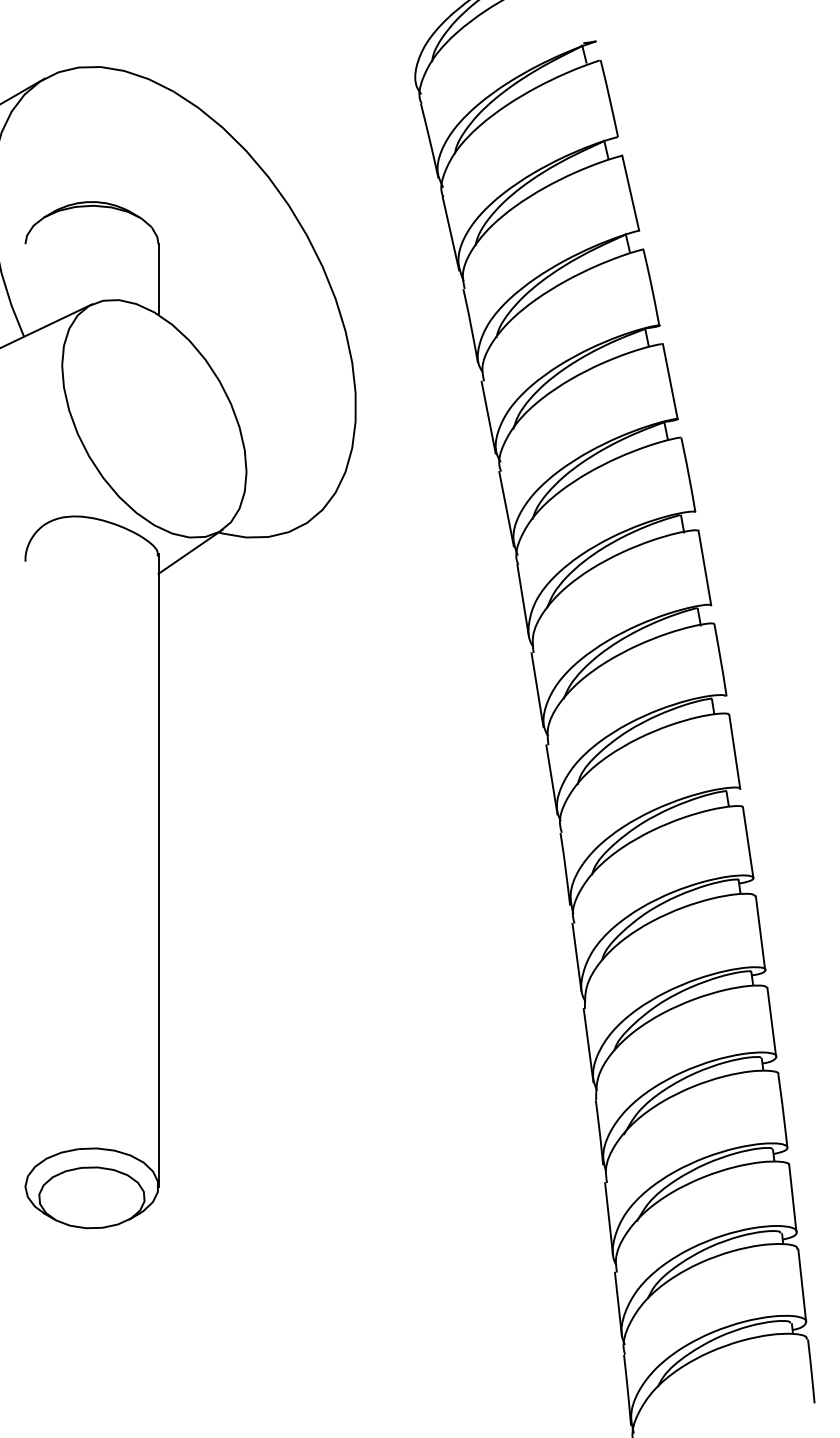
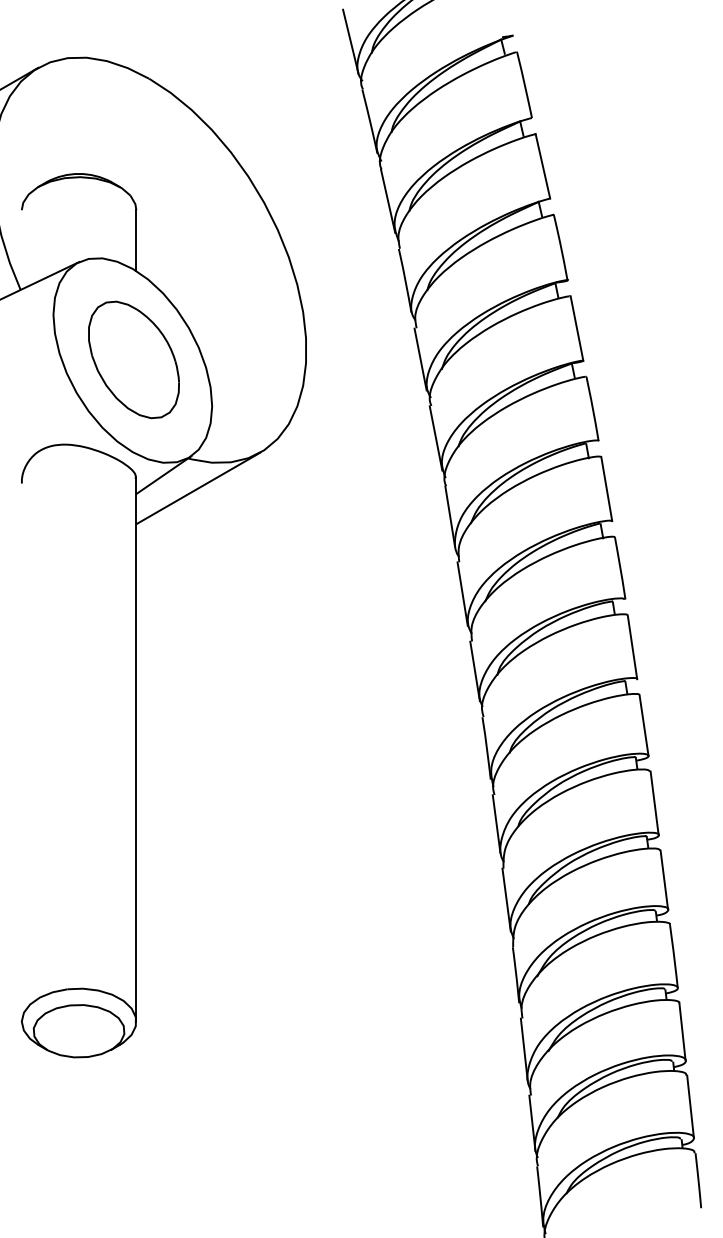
line: (407, 48) -> (350, 41), added
part: (155, 417) -> (133, 359), added
line: (230, 566) -> (198, 487), added

